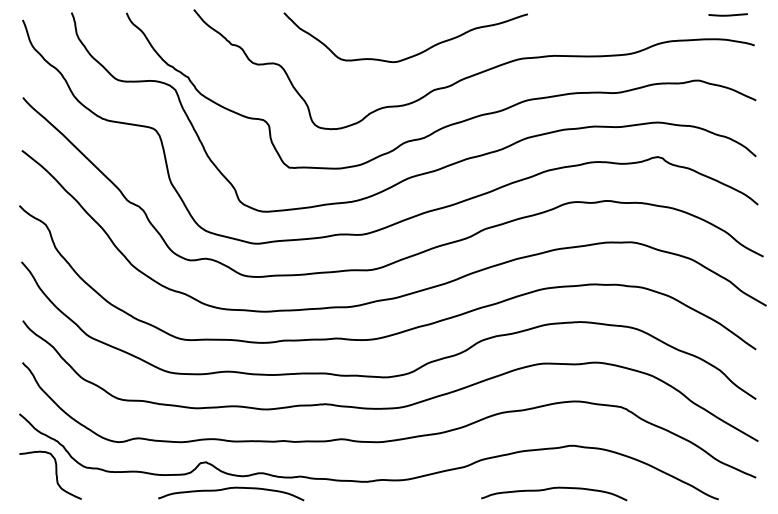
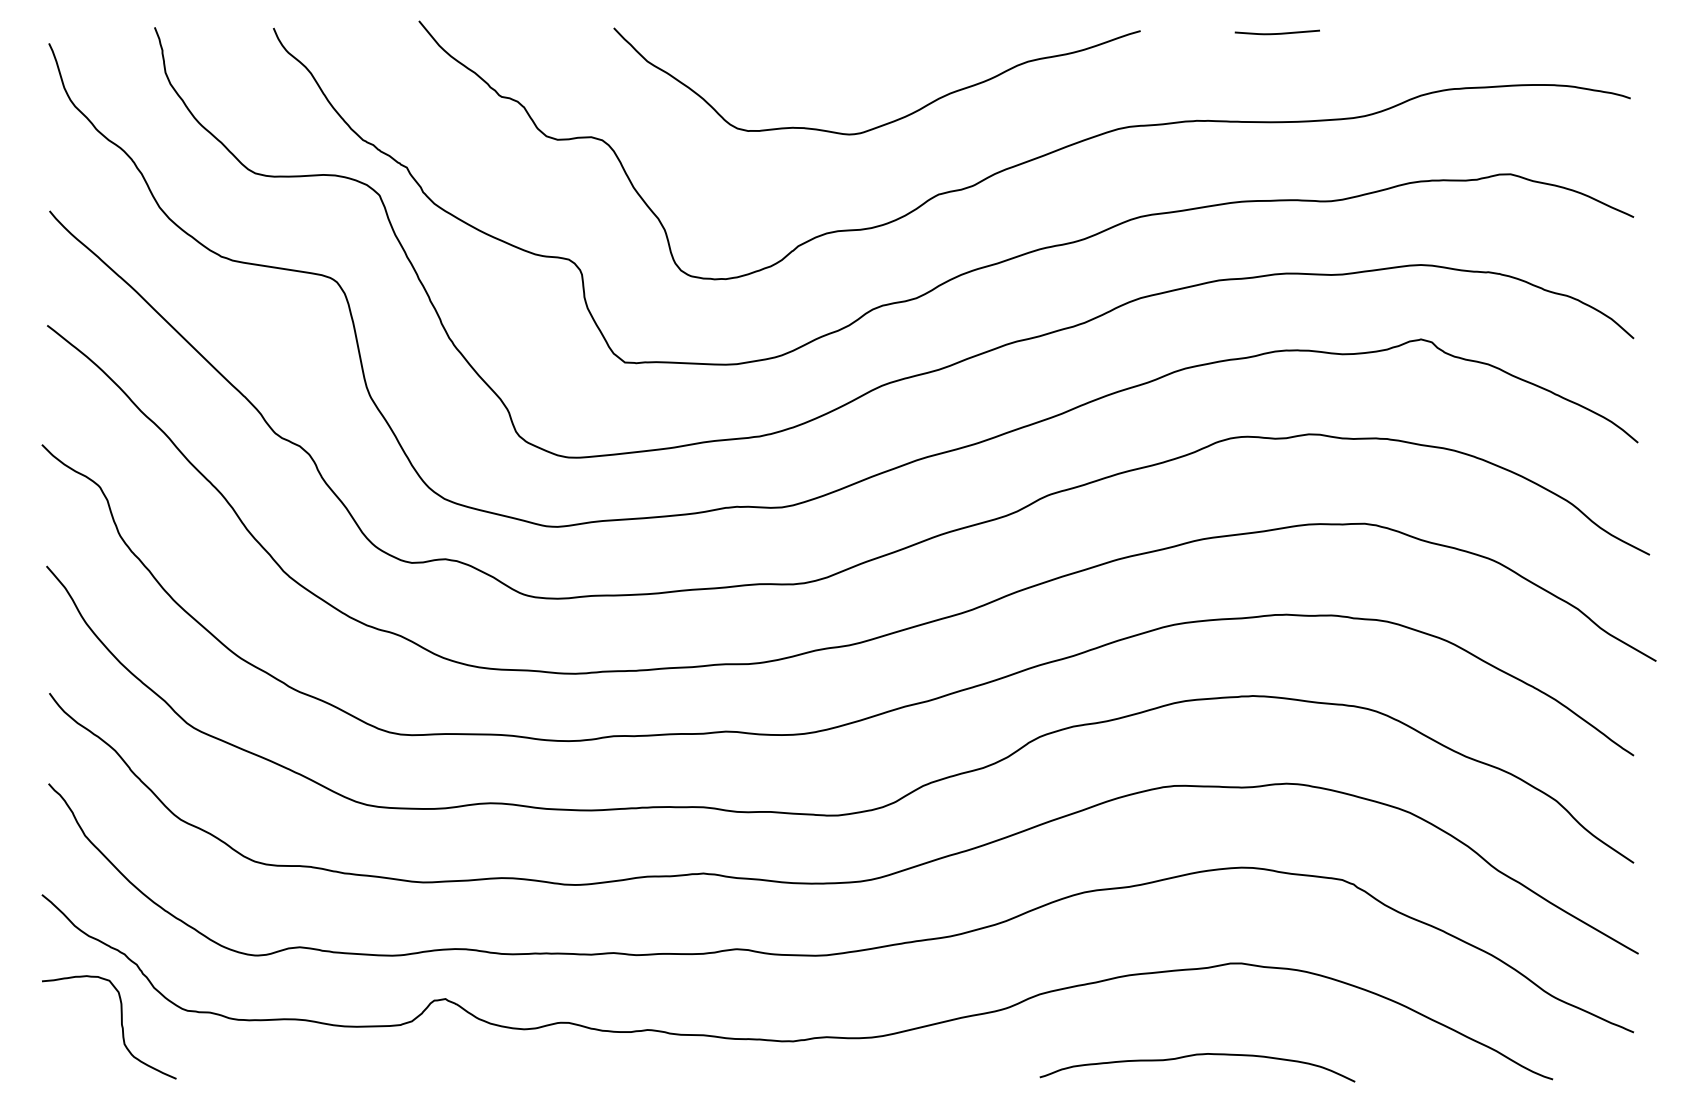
line: (727, 14) -> (1275, 31), moved
curve: (229, 489) -> (495, 1057), removed

